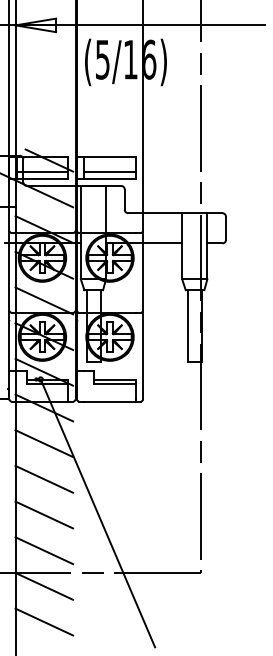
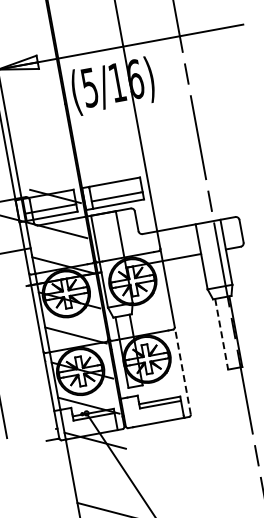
line: (187, 326) -> (221, 334), solid -> dashed
line: (143, 354) -> (183, 370), solid -> dashed
line: (44, 443) -> (101, 475), removed

